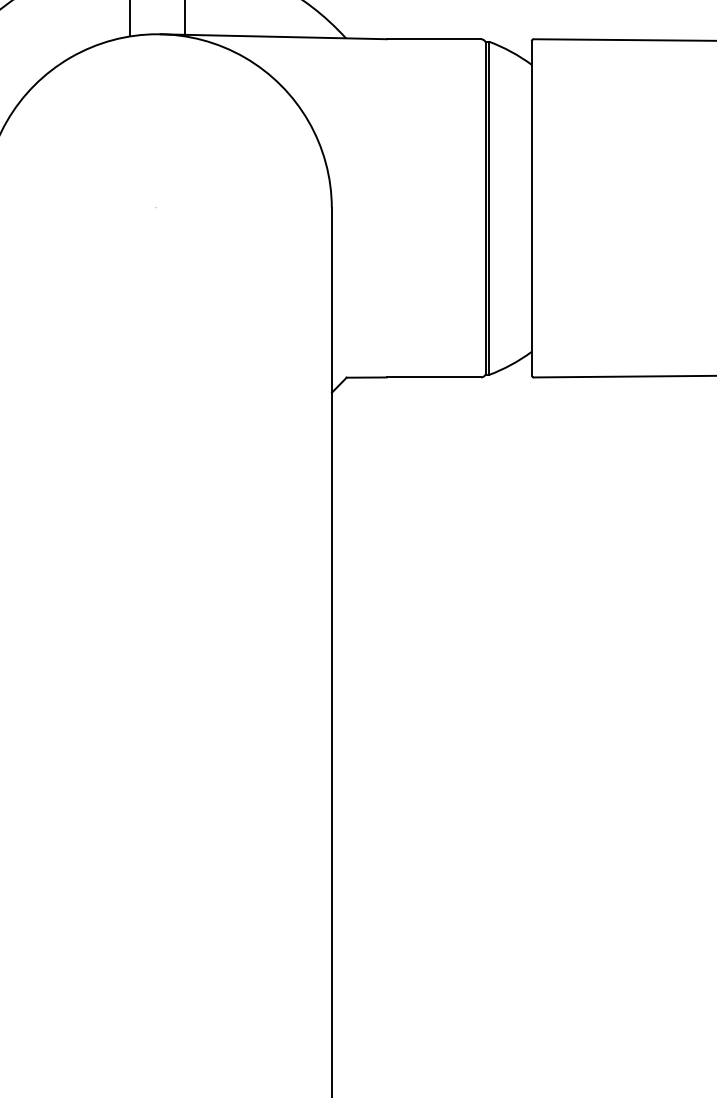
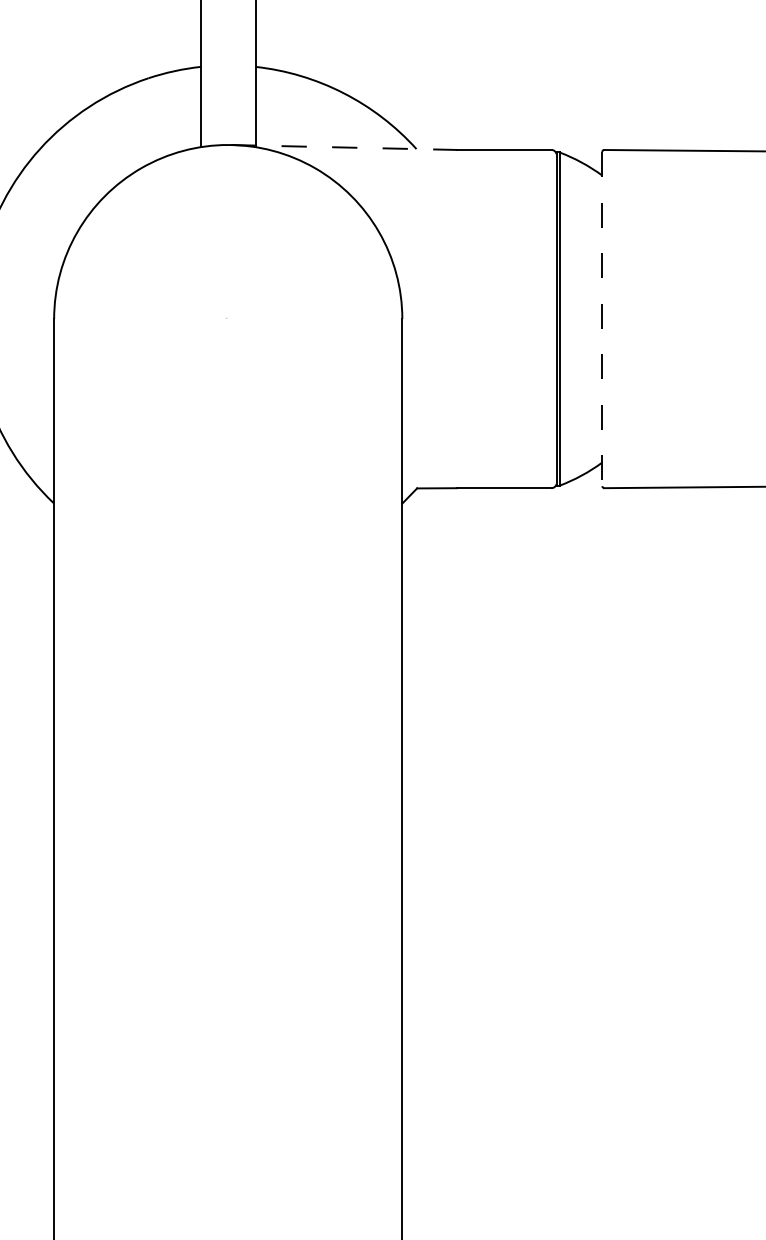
line: (274, 36) -> (344, 147), solid -> dashed
line: (532, 208) -> (602, 319), solid -> dashed

